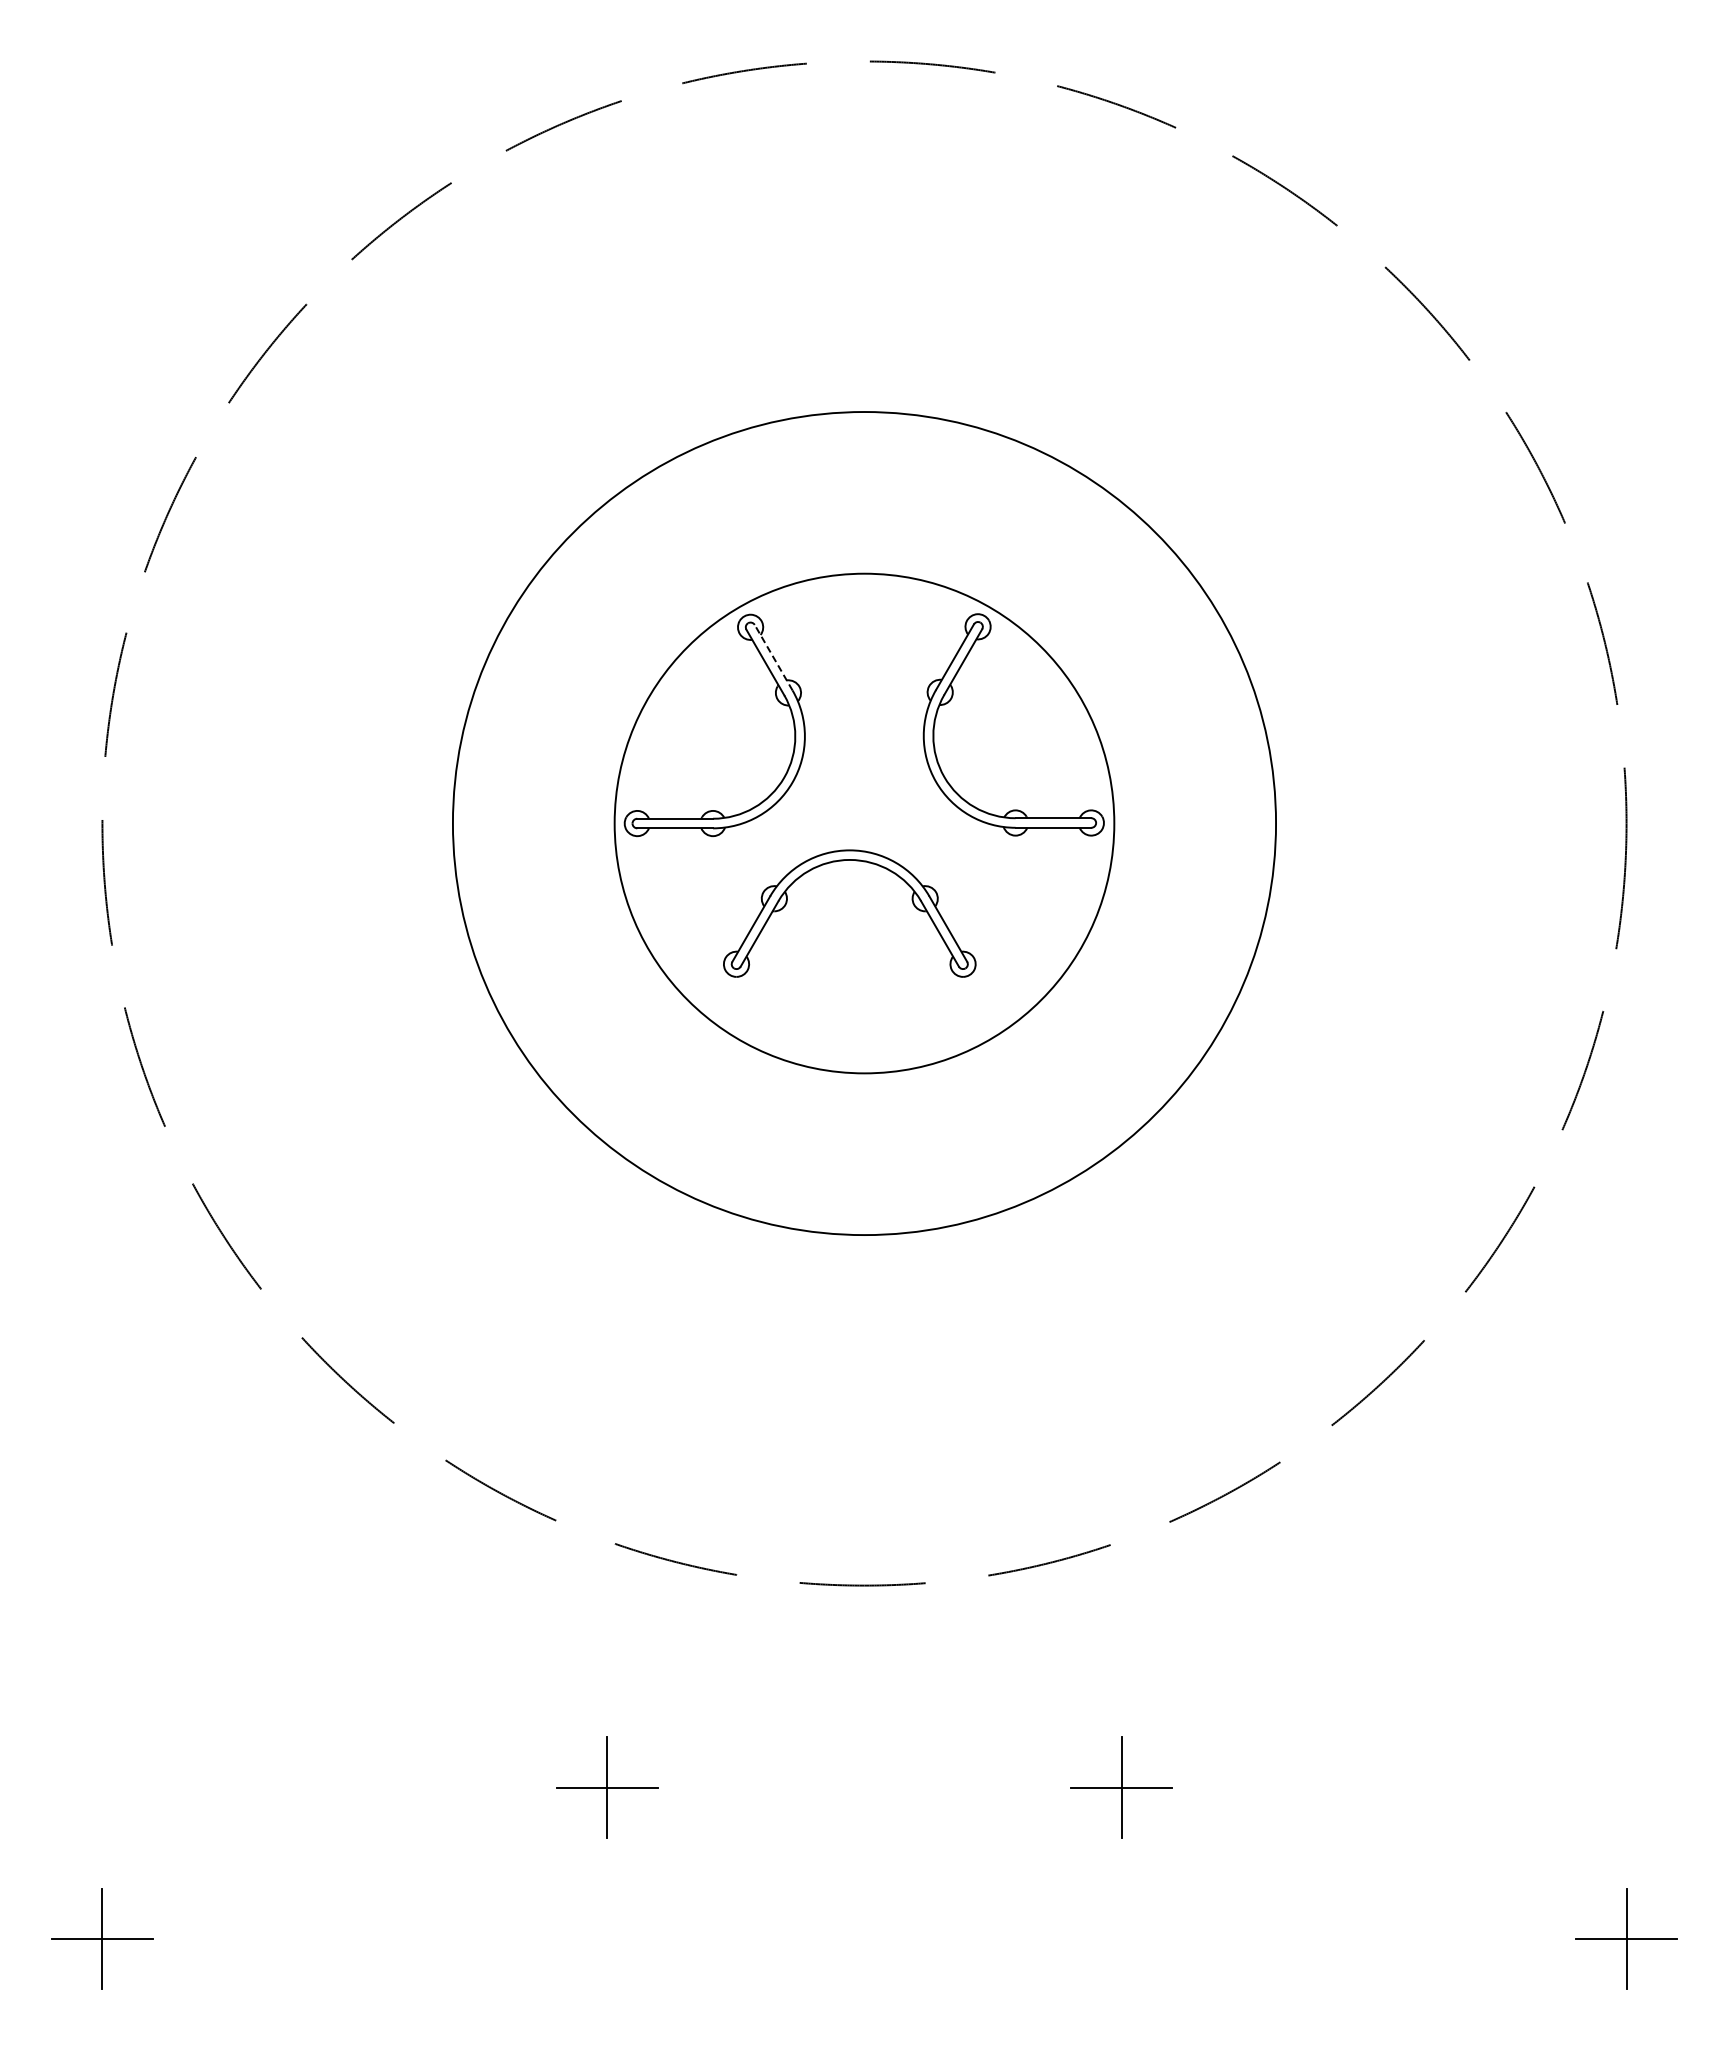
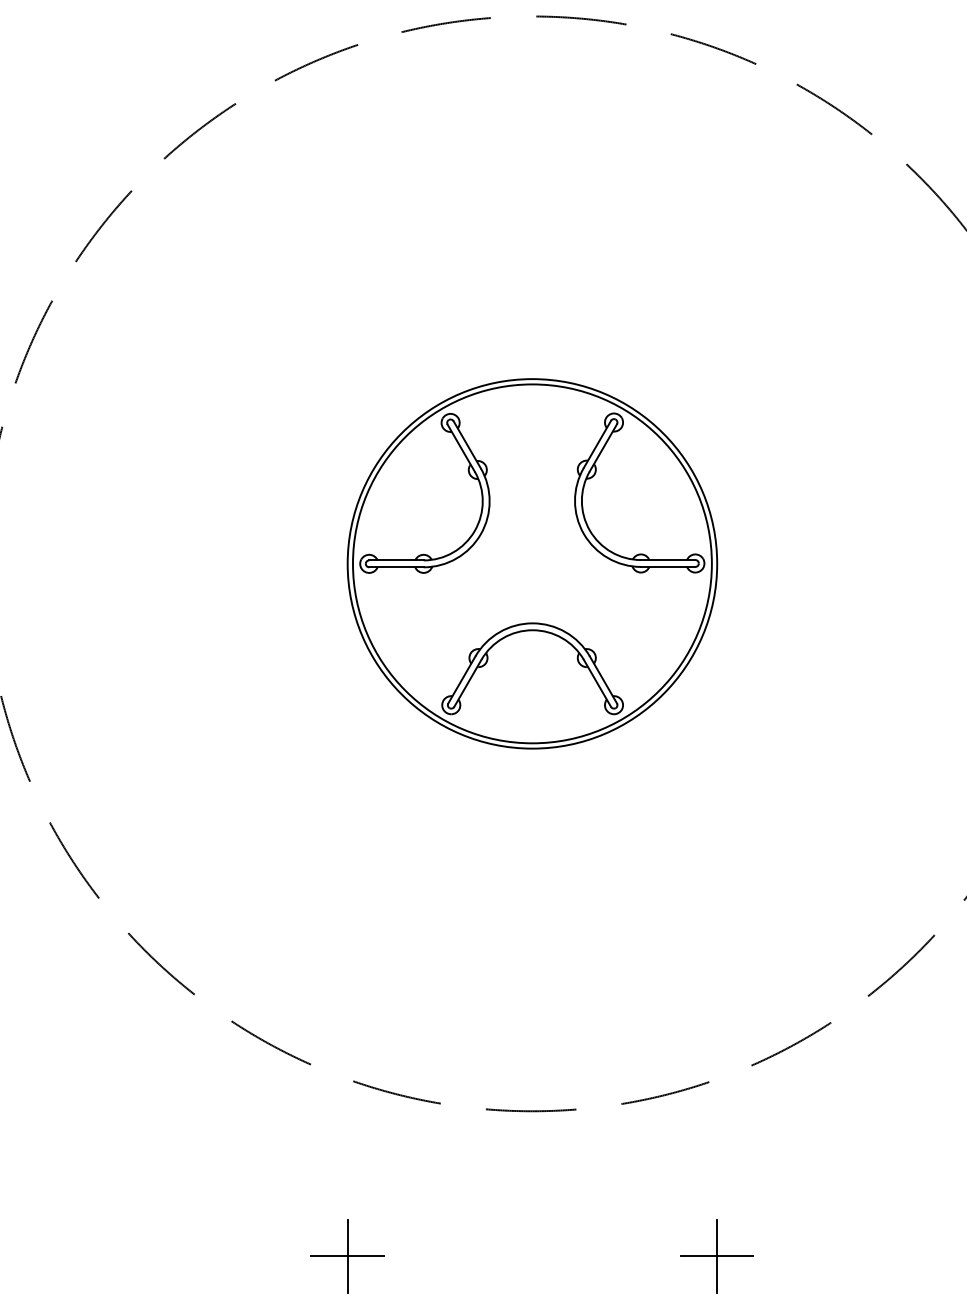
line: (773, 657) -> (467, 444), dashed -> solid
circle: (864, 823) -> (532, 563), size x0.62
part: (843, 861) -> (528, 631), moved

